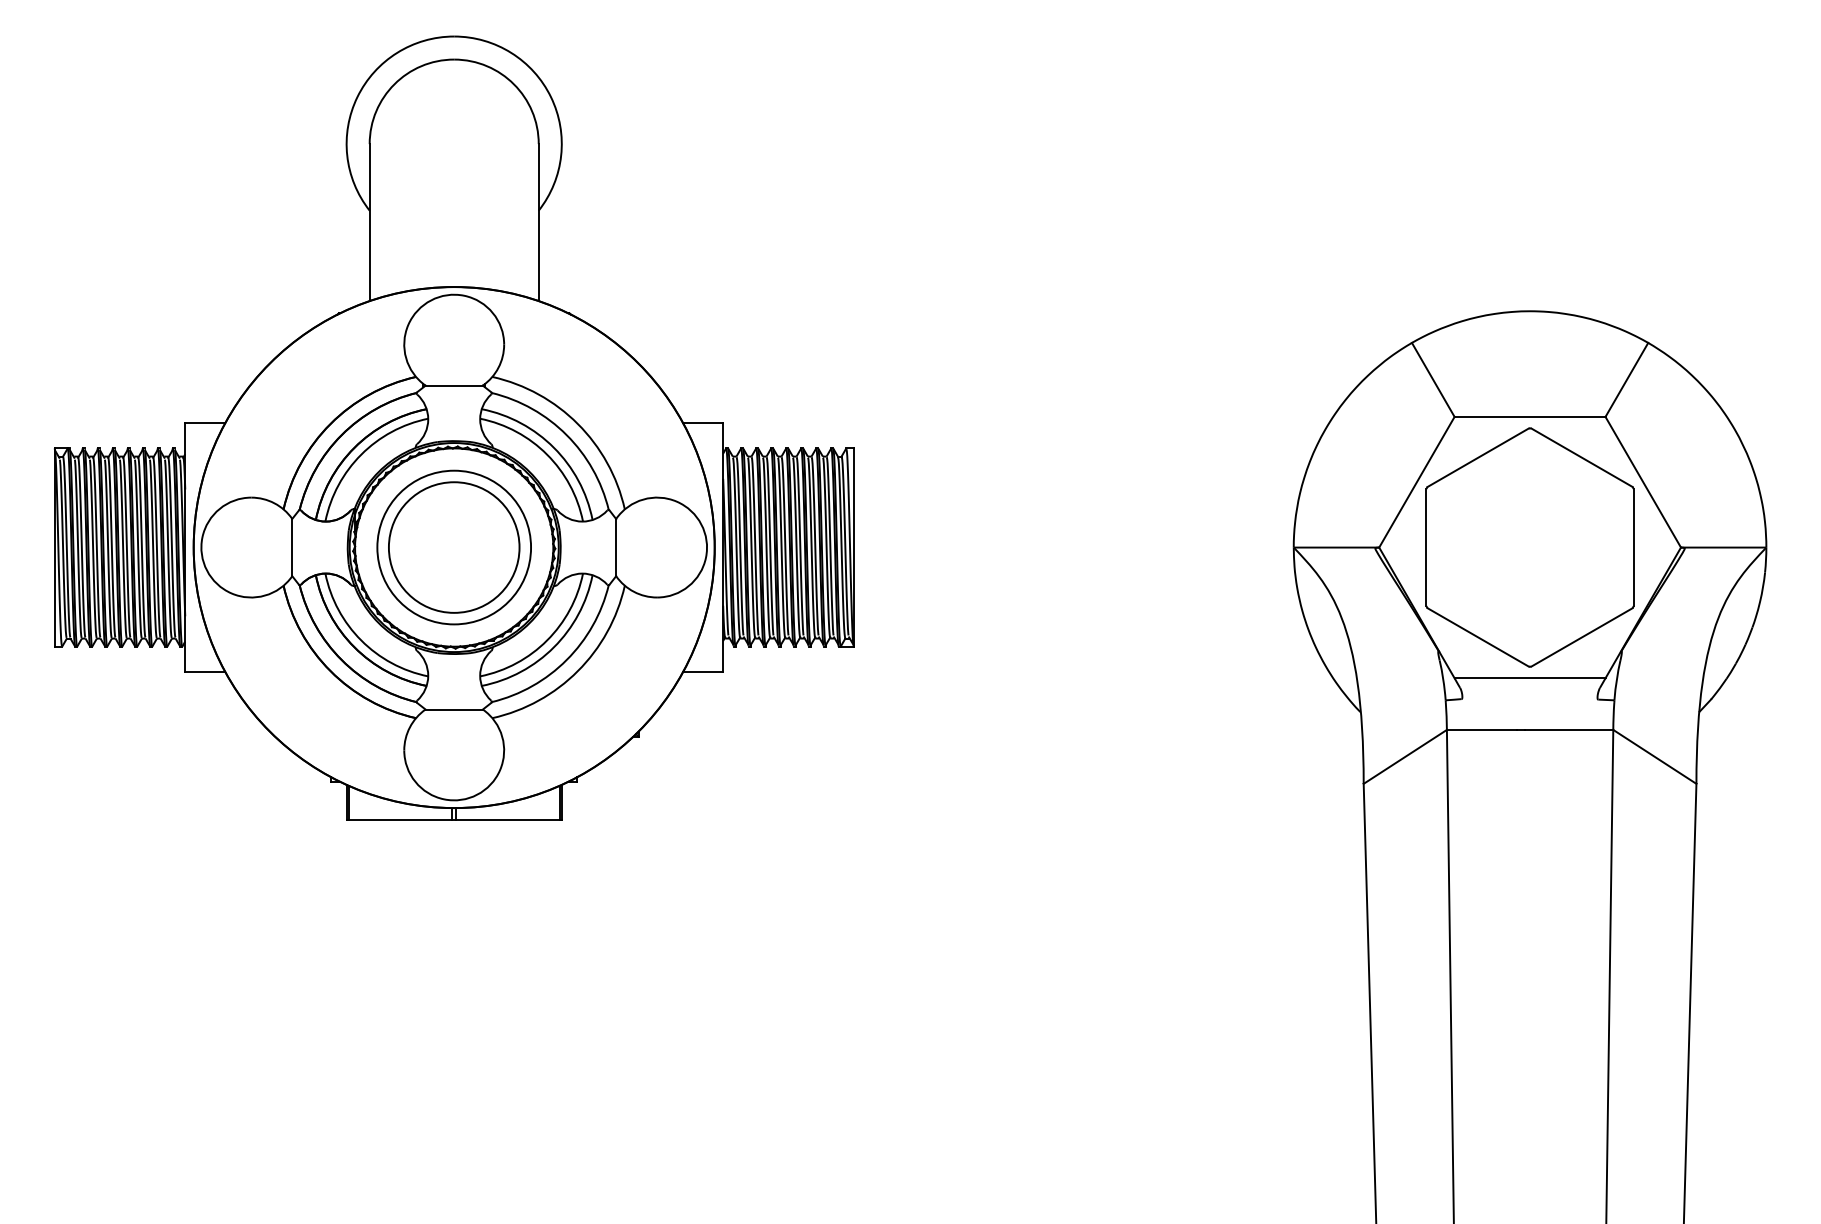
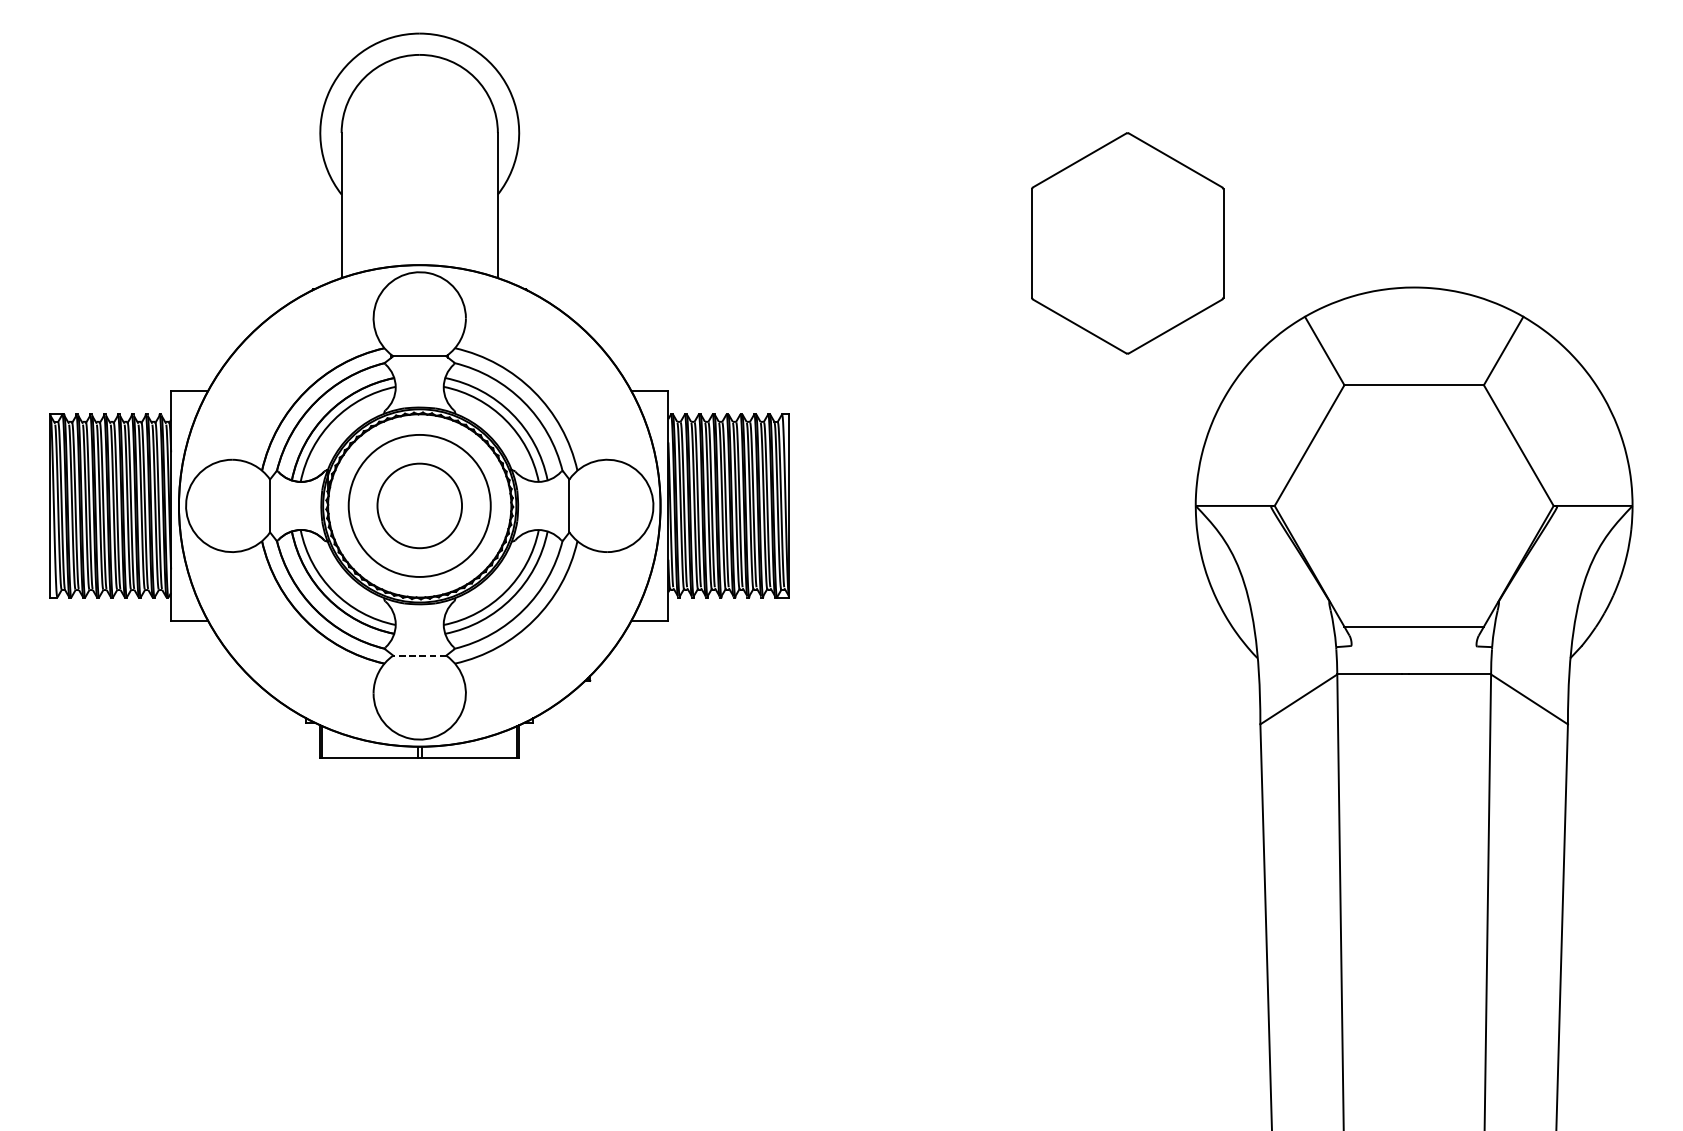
circle: (453, 547) -> (419, 505), size x0.7
part: (1529, 547) -> (1127, 243), moved
line: (454, 709) -> (420, 655), solid -> dashed

